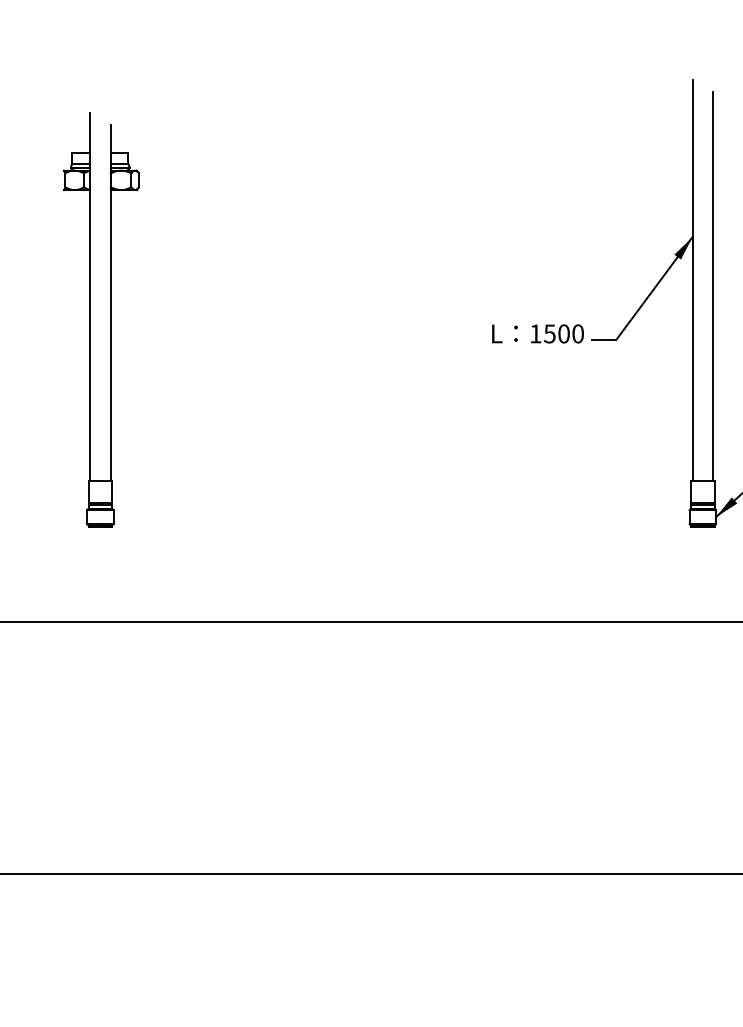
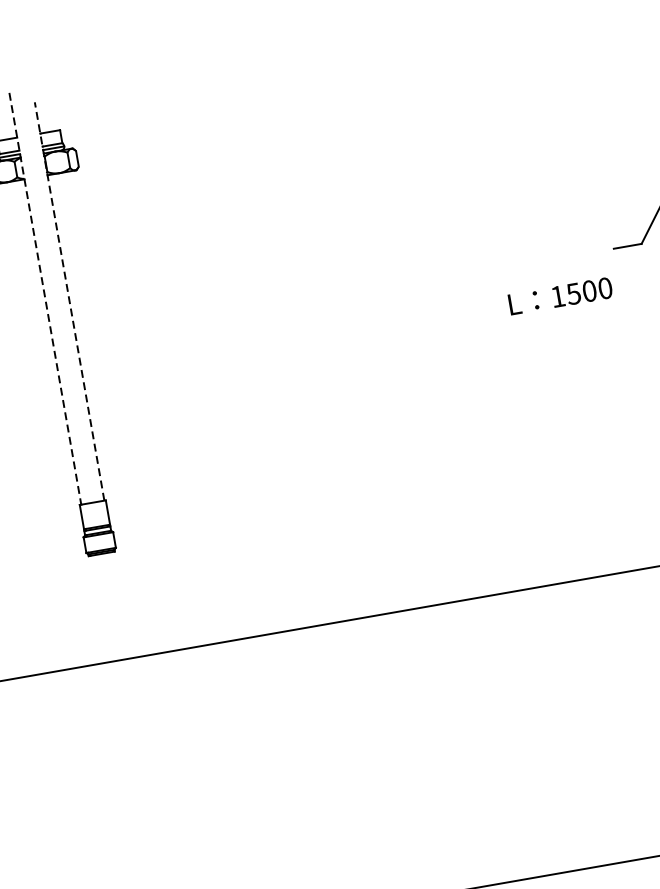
line: (89, 297) -> (44, 299), solid -> dashed
line: (110, 302) -> (69, 300), solid -> dashed
text: (537, 333) -> (559, 295), moved

